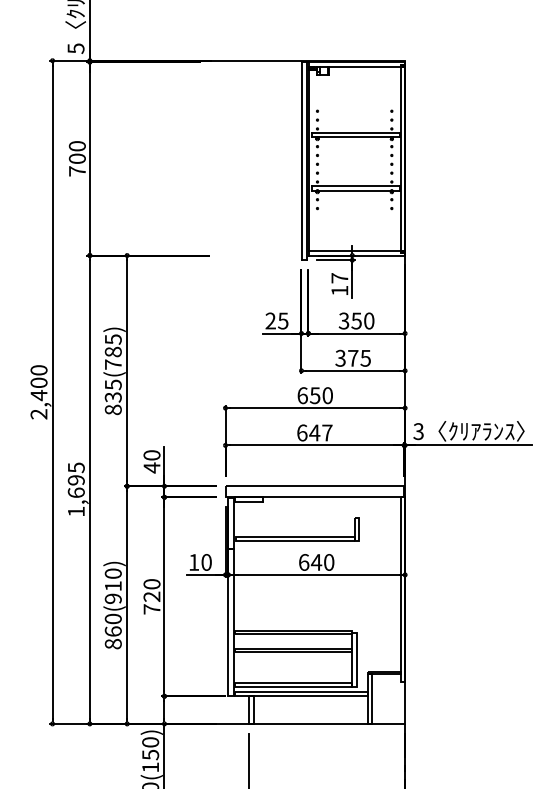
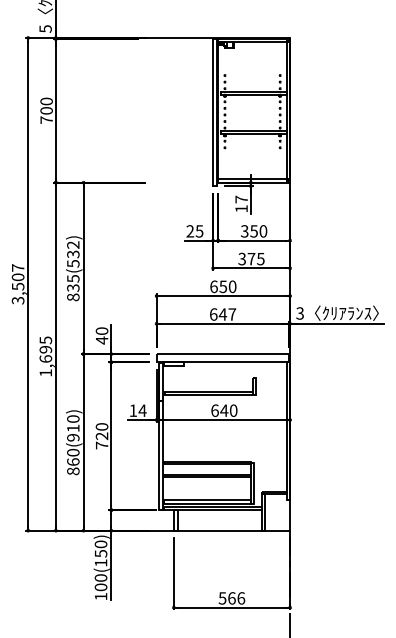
text: (113, 352) -> (73, 254), 835(785) -> 835(532)
text: (38, 392) -> (17, 284), 2,400 -> 3,507
text: (206, 562) -> (142, 410), 10 -> 14

